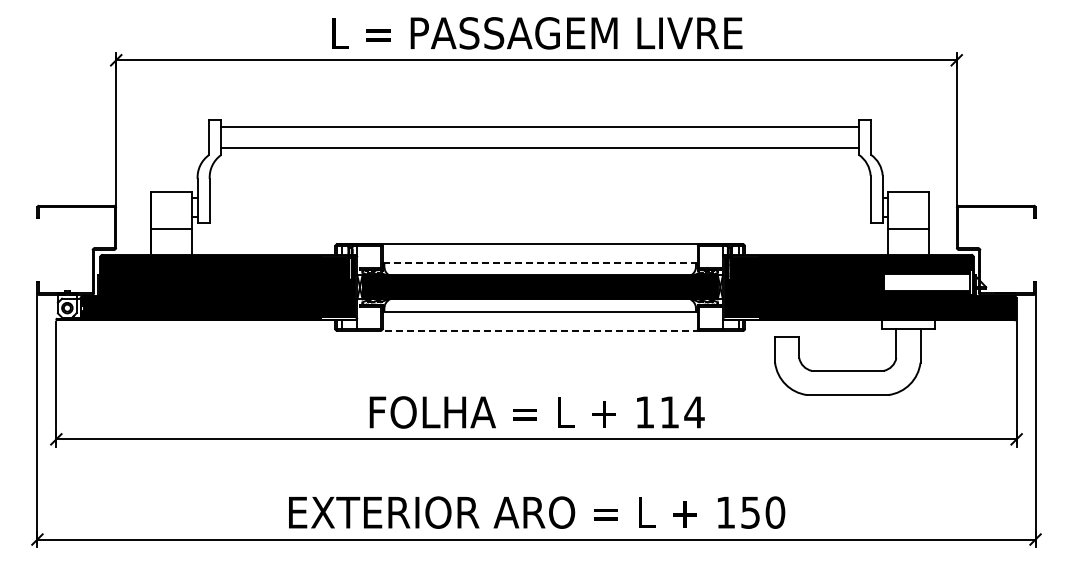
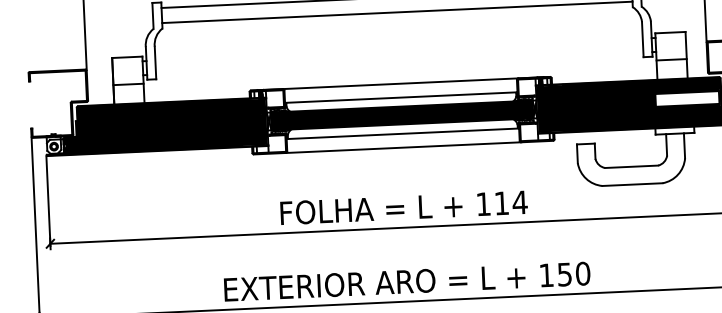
line: (540, 263) -> (401, 97), dashed -> solid
line: (540, 330) -> (403, 147), dashed -> solid

